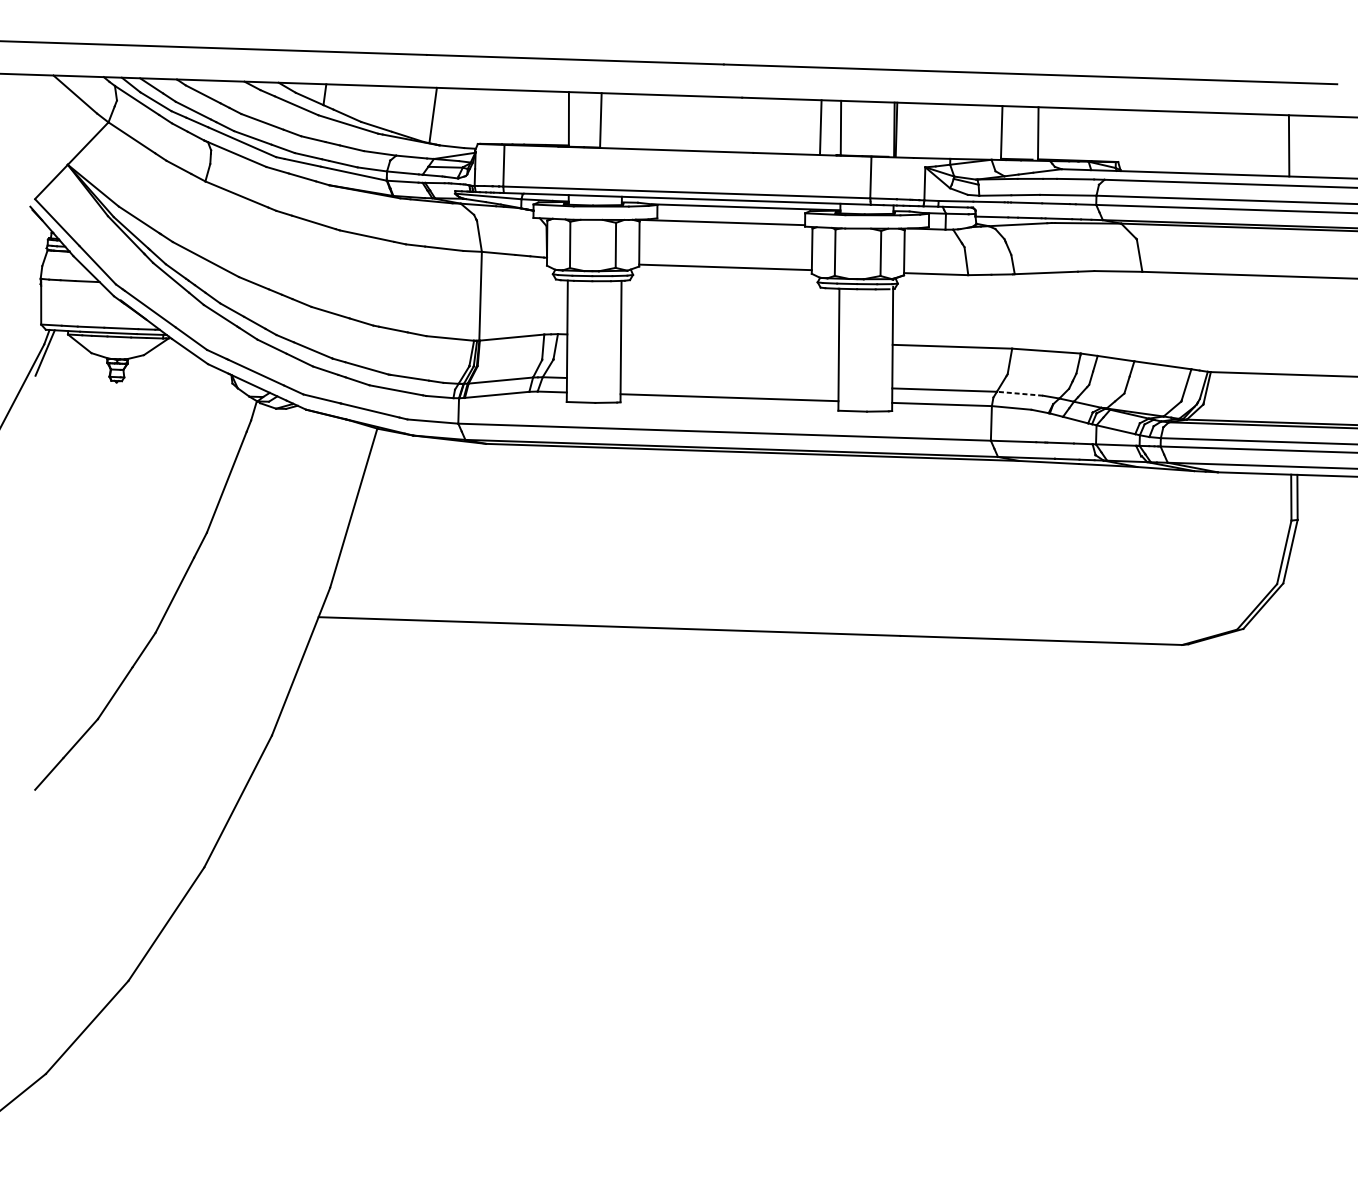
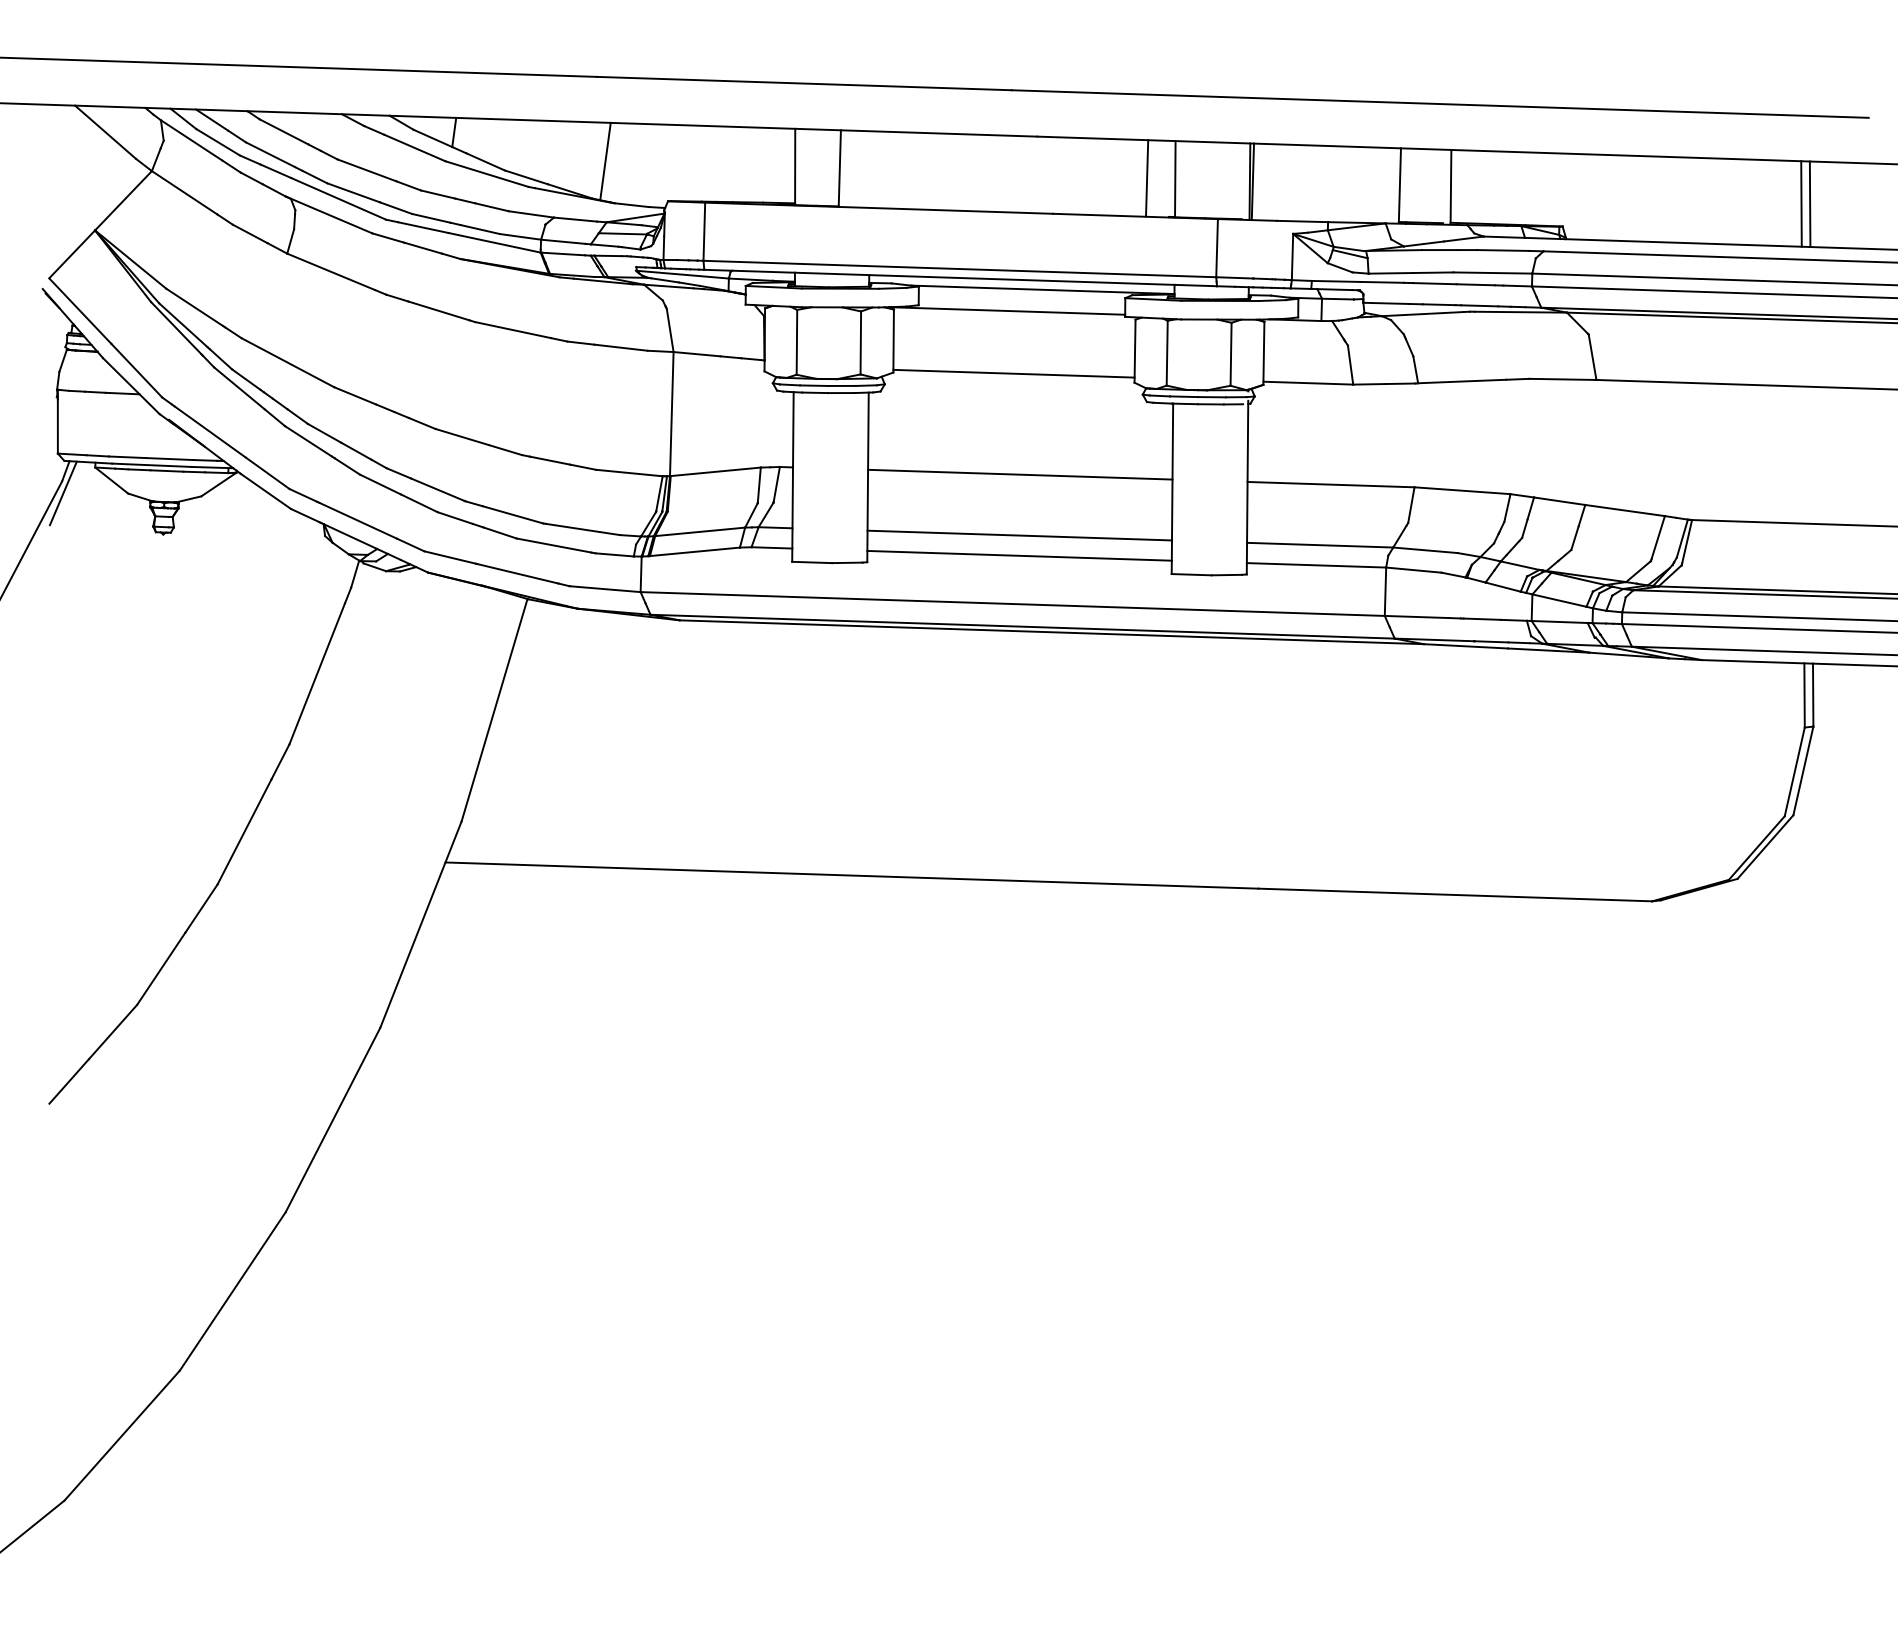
line: (1294, 146) -> (1809, 204), added
line: (730, 339) -> (1020, 474), added
line: (729, 383) -> (1019, 535), added
line: (1020, 393) -> (1425, 550), dashed -> solid

